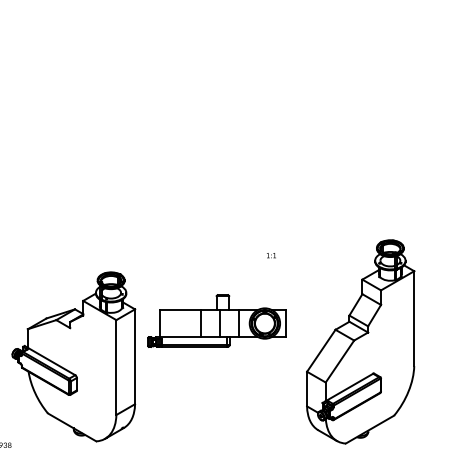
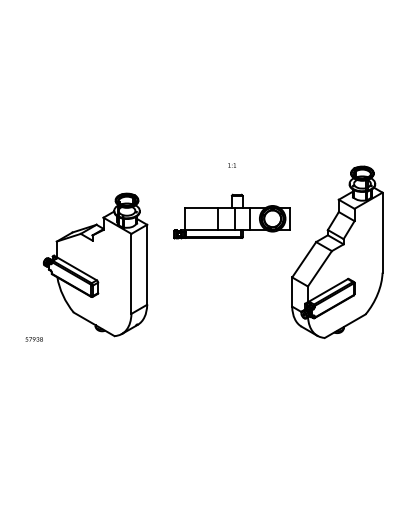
text: (270, 255) -> (231, 165), moved
part: (216, 320) -> (231, 216), moved

